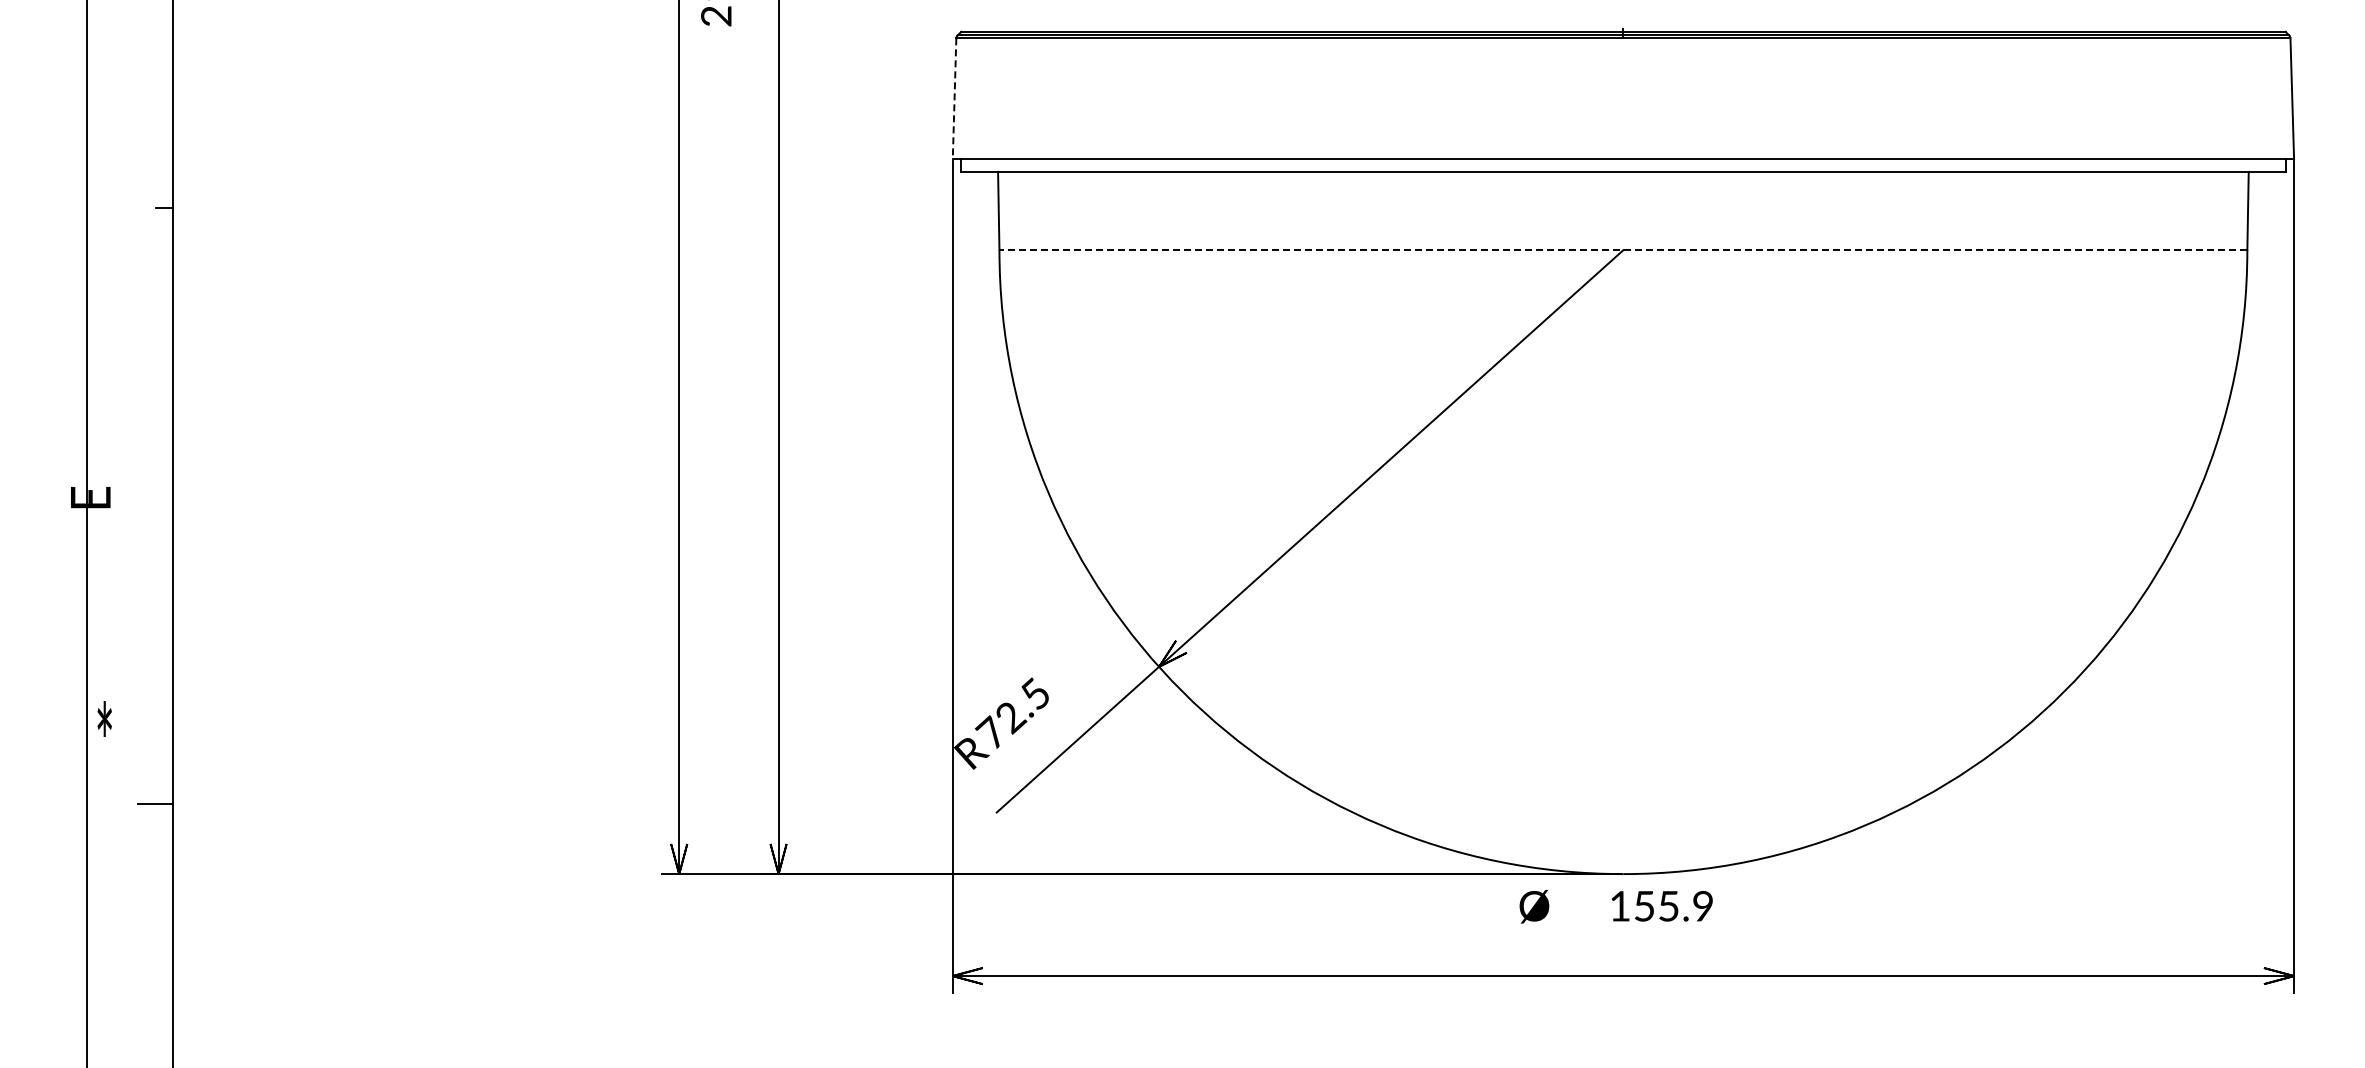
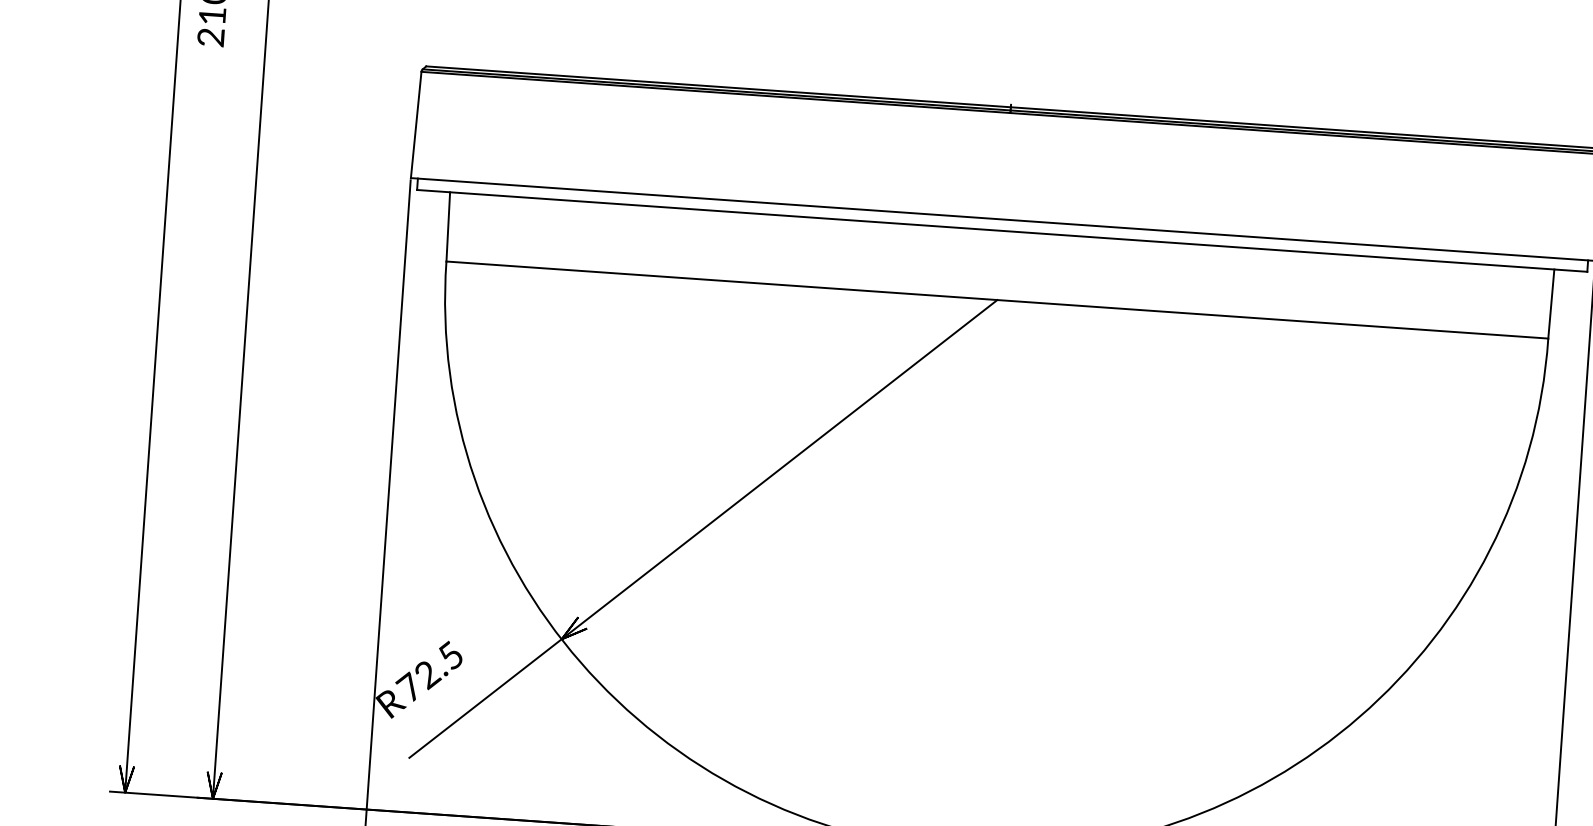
line: (954, 99) -> (416, 125), dashed -> solid
line: (1623, 250) -> (997, 300), dashed -> solid

